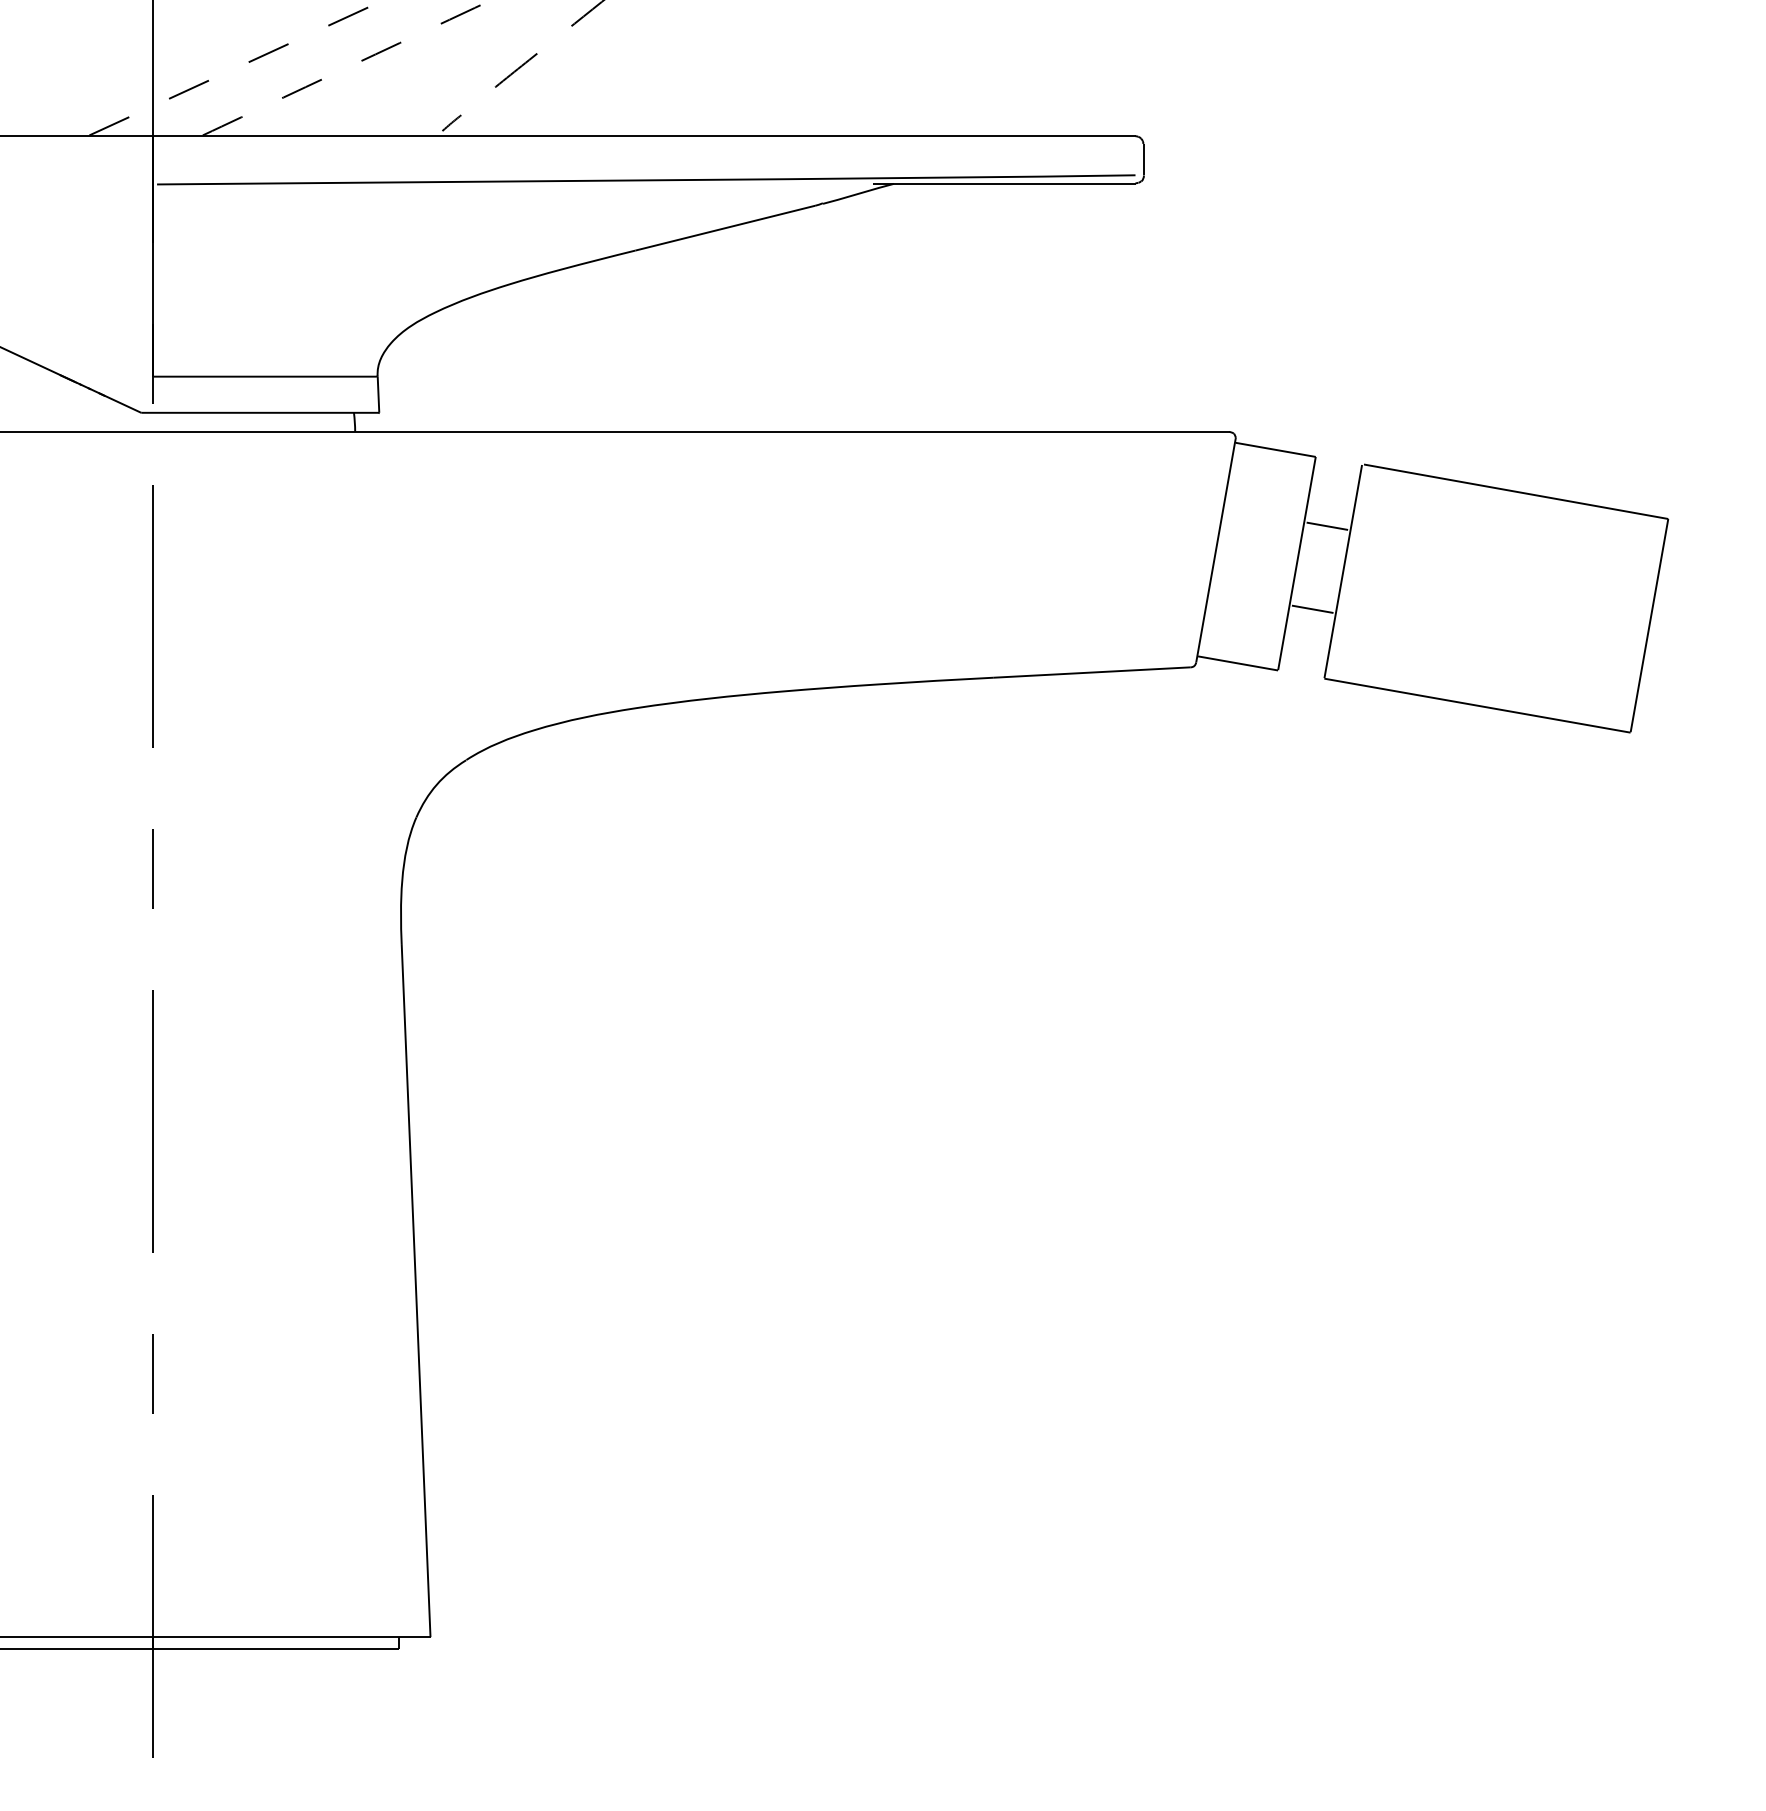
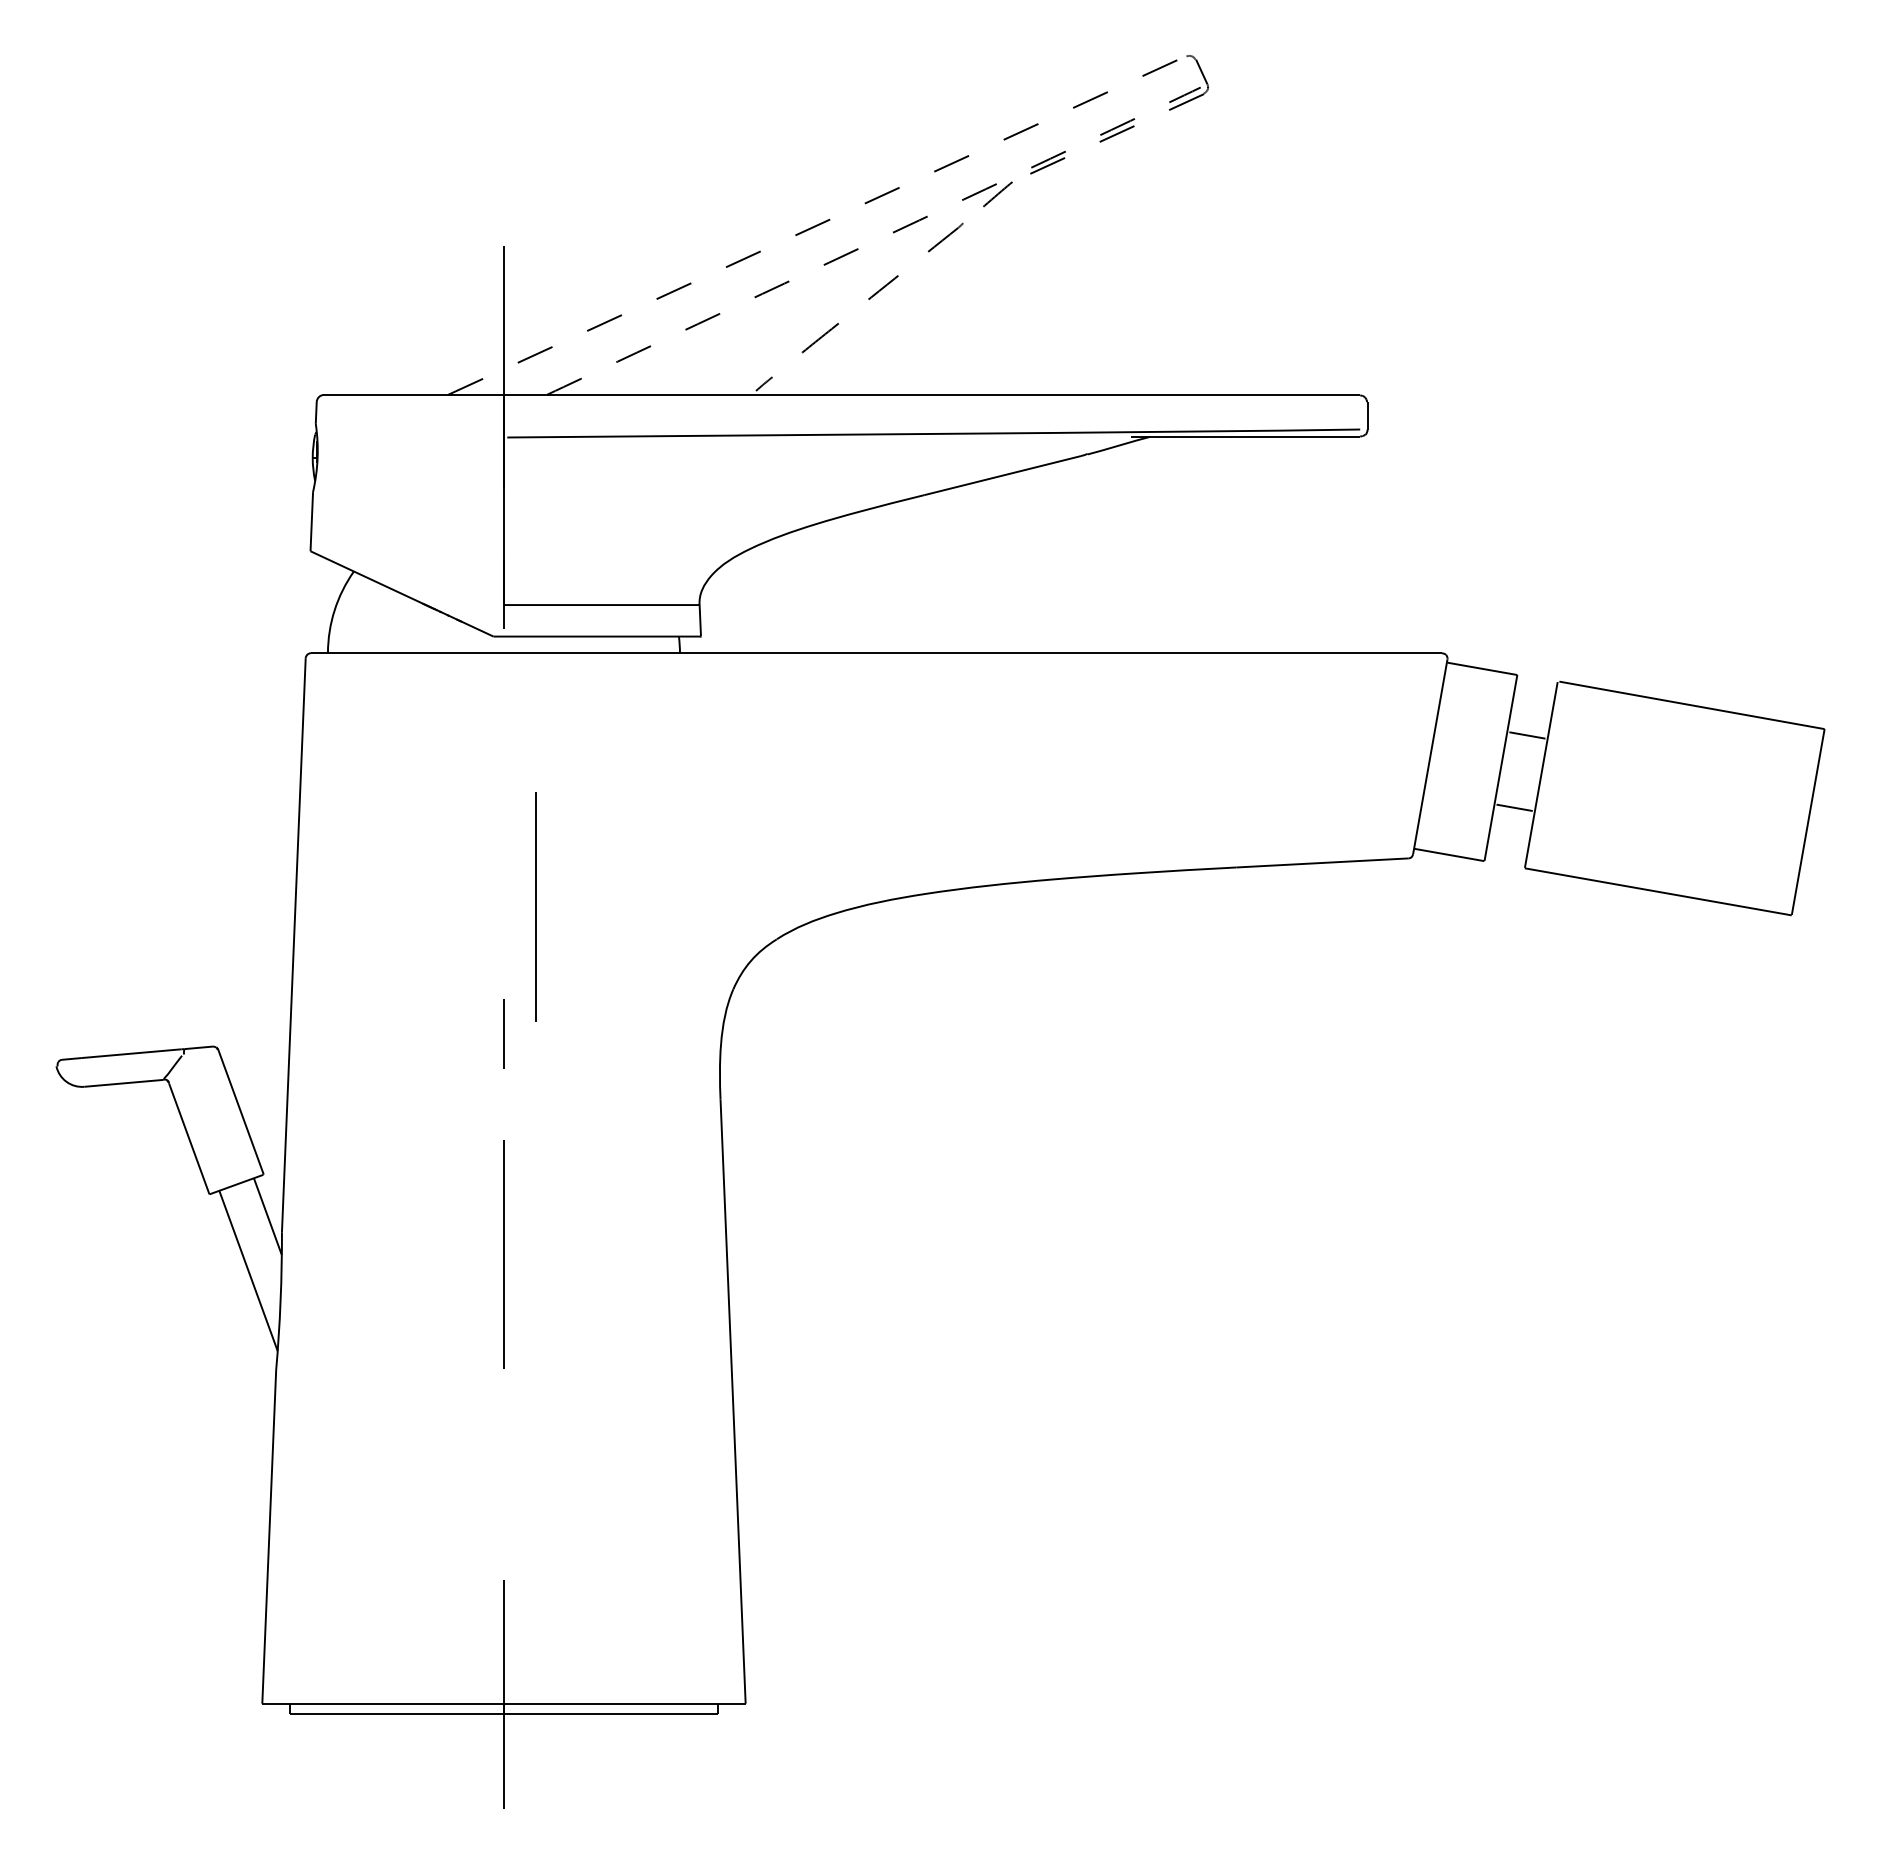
line: (152, 615) -> (535, 906), moved
line: (152, 1374) -> (503, 1474), removed

